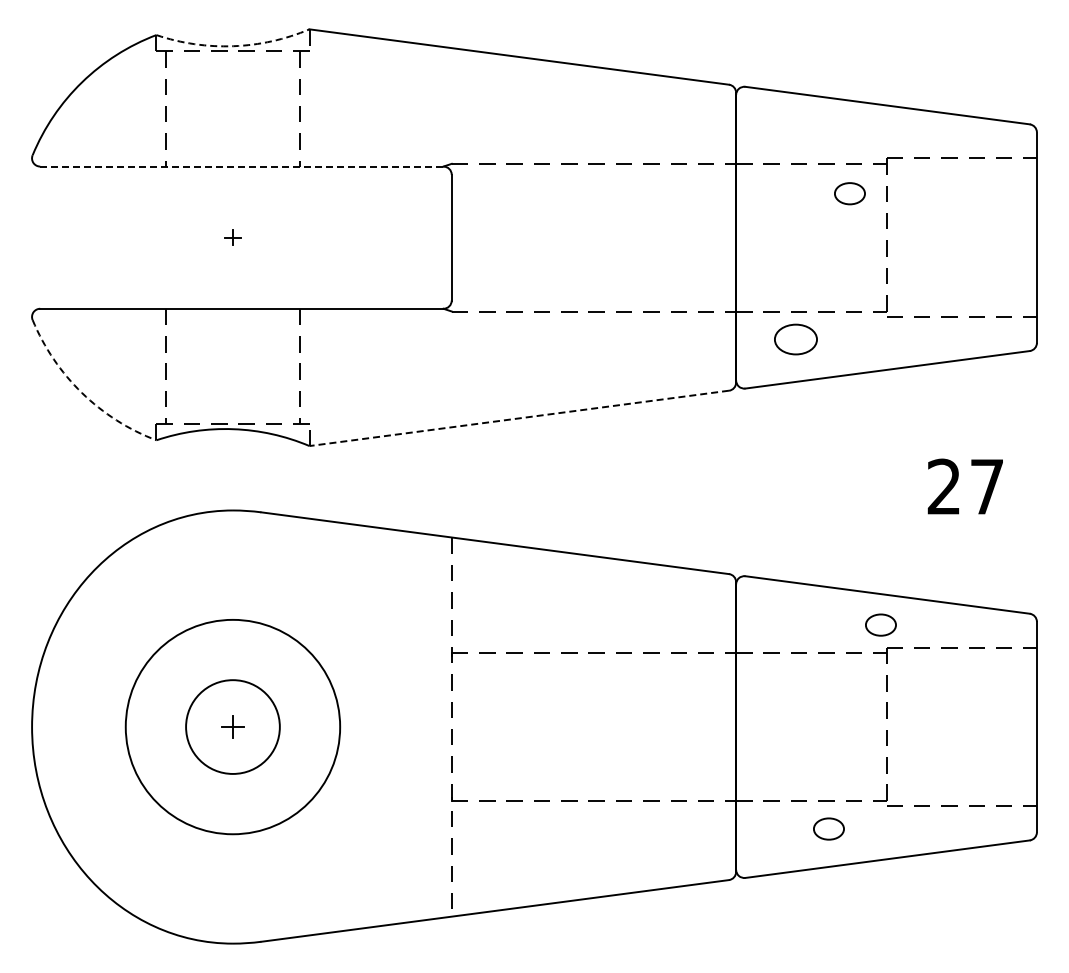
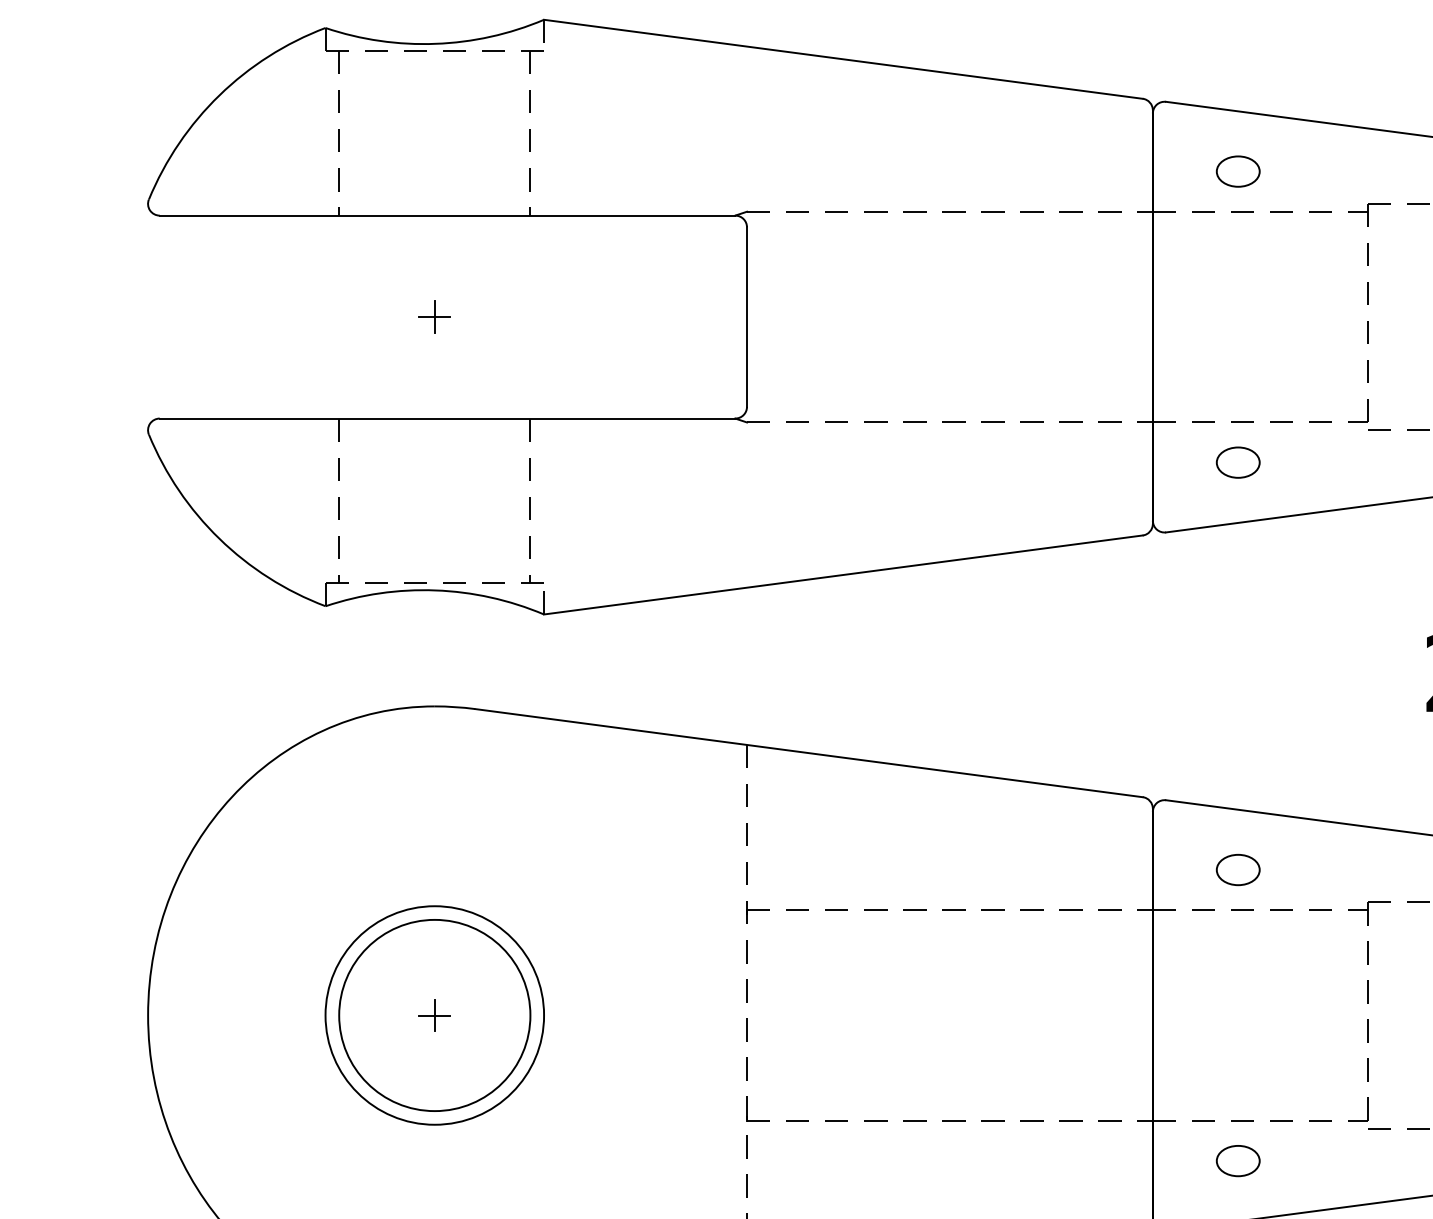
arc: (233, 46) -> (435, 44), dashed -> solid
line: (241, 166) -> (446, 215), dashed -> solid
part: (849, 193) -> (1237, 171), moved
part: (232, 237) -> (434, 316), size x1.43
part: (795, 339) -> (1237, 462), size x0.71
arc: (82, 393) -> (220, 539), dashed -> solid
line: (519, 418) -> (843, 575), dashed -> solid
part: (880, 624) -> (1237, 869), moved
circle: (232, 726) -> (434, 1014), size x0.71
circle: (232, 727) -> (434, 1016), size x1.43
part: (828, 828) -> (1237, 1160), moved

